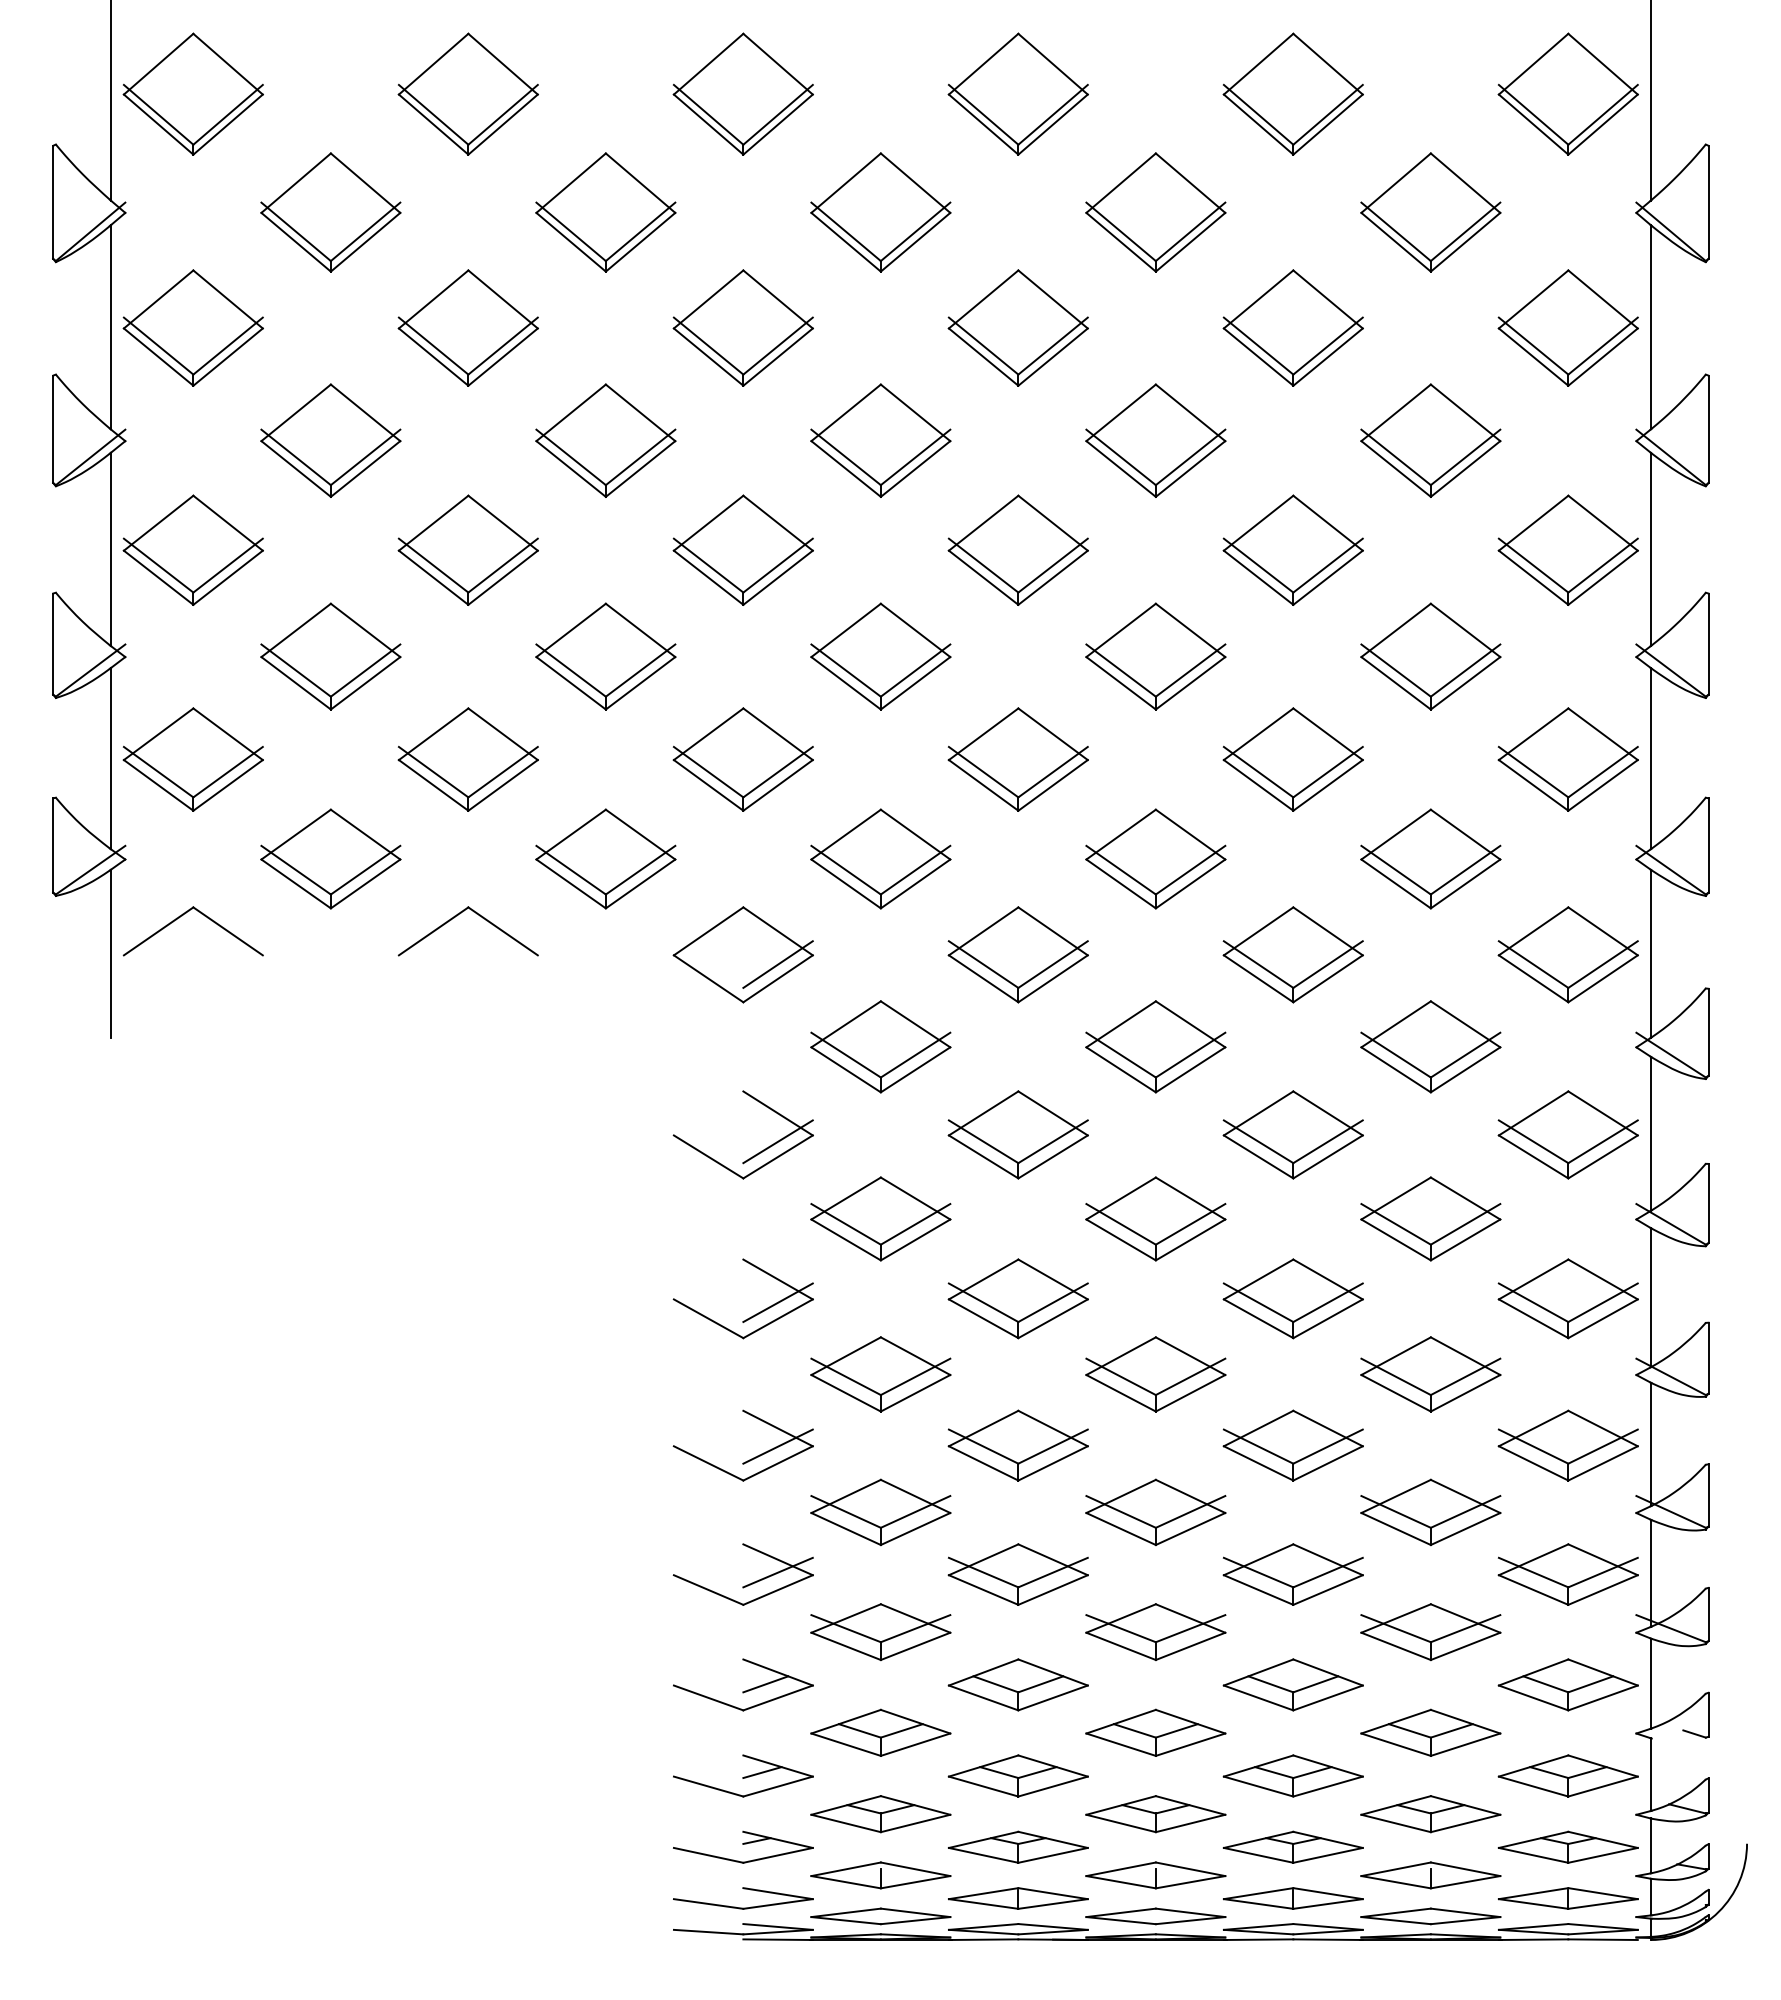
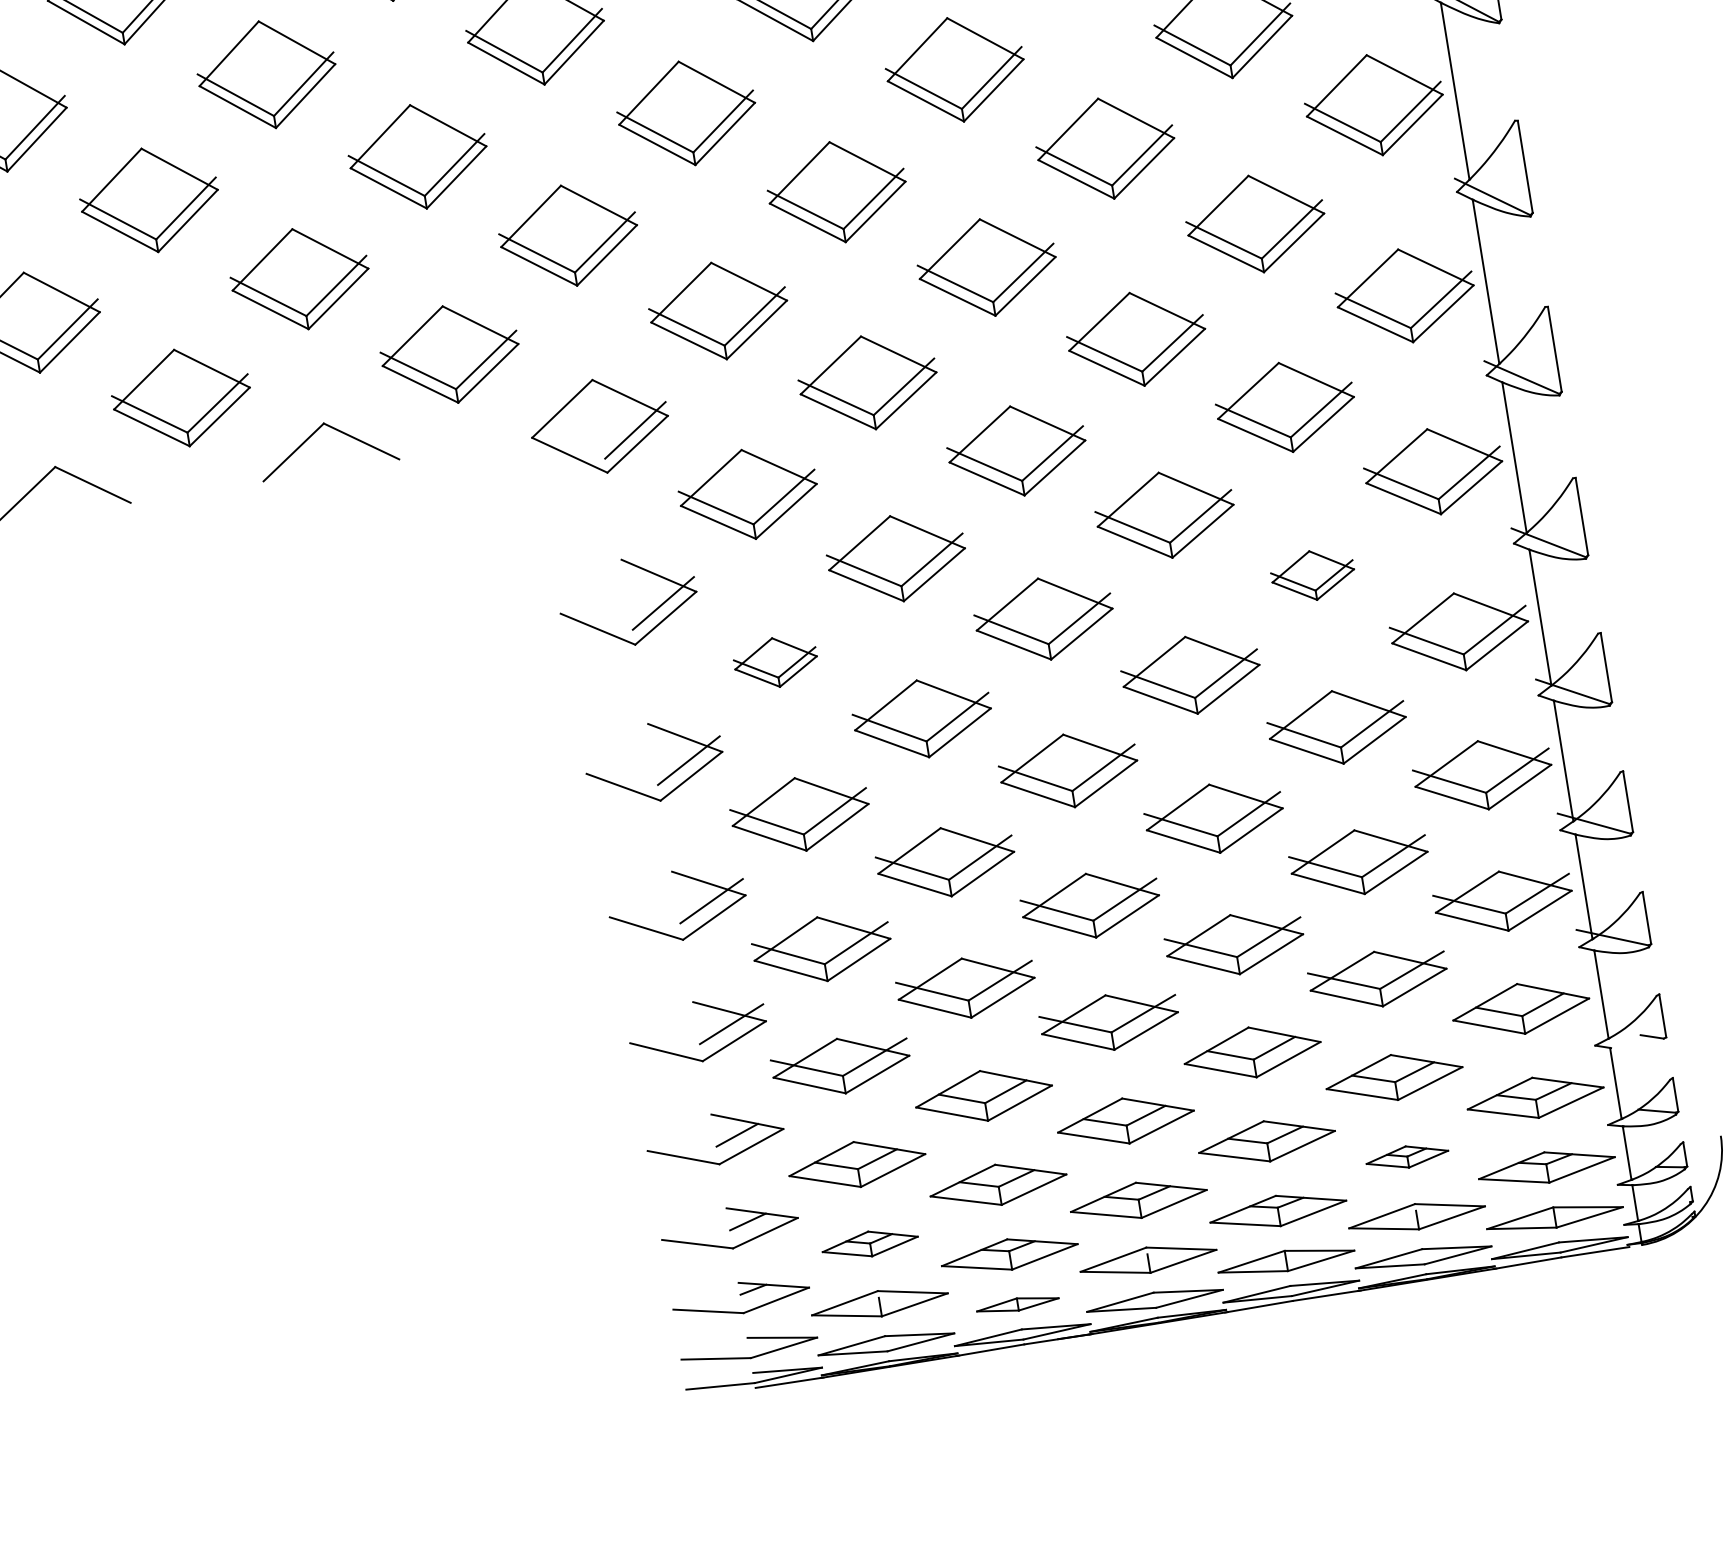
part: (880, 1218) -> (775, 662), size x0.6
part: (1430, 1218) -> (1312, 575), size x0.6
part: (880, 1814) -> (869, 1244), size x0.7
part: (1430, 1814) -> (1407, 1157), size x0.6
part: (1018, 1898) -> (1017, 1304), size x0.6

